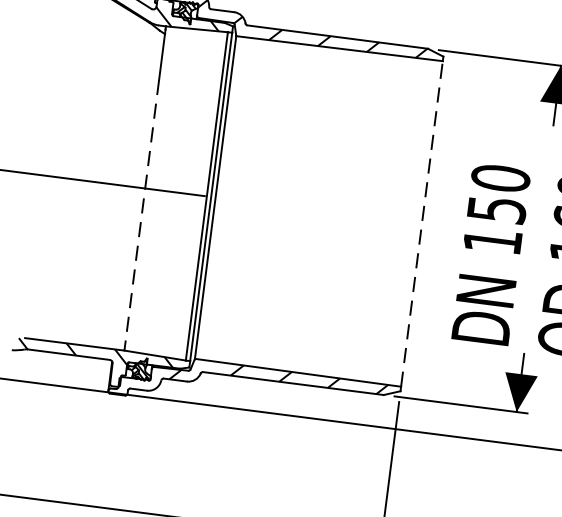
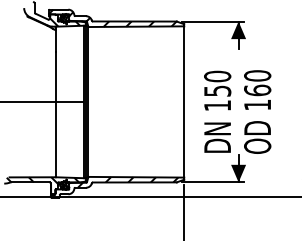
line: (141, 215) -> (55, 114), dashed -> solid
line: (422, 222) -> (184, 101), dashed -> solid

